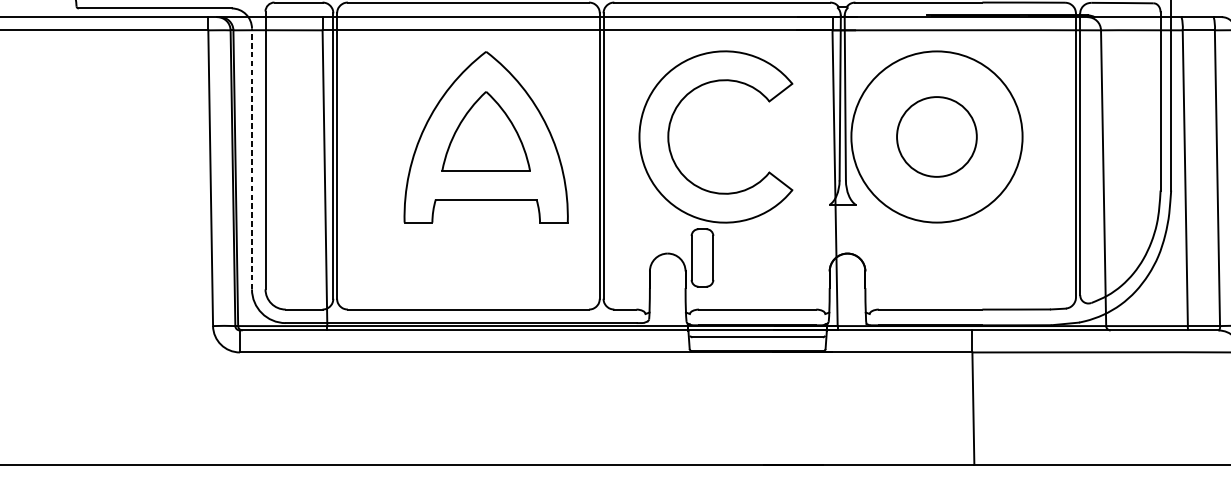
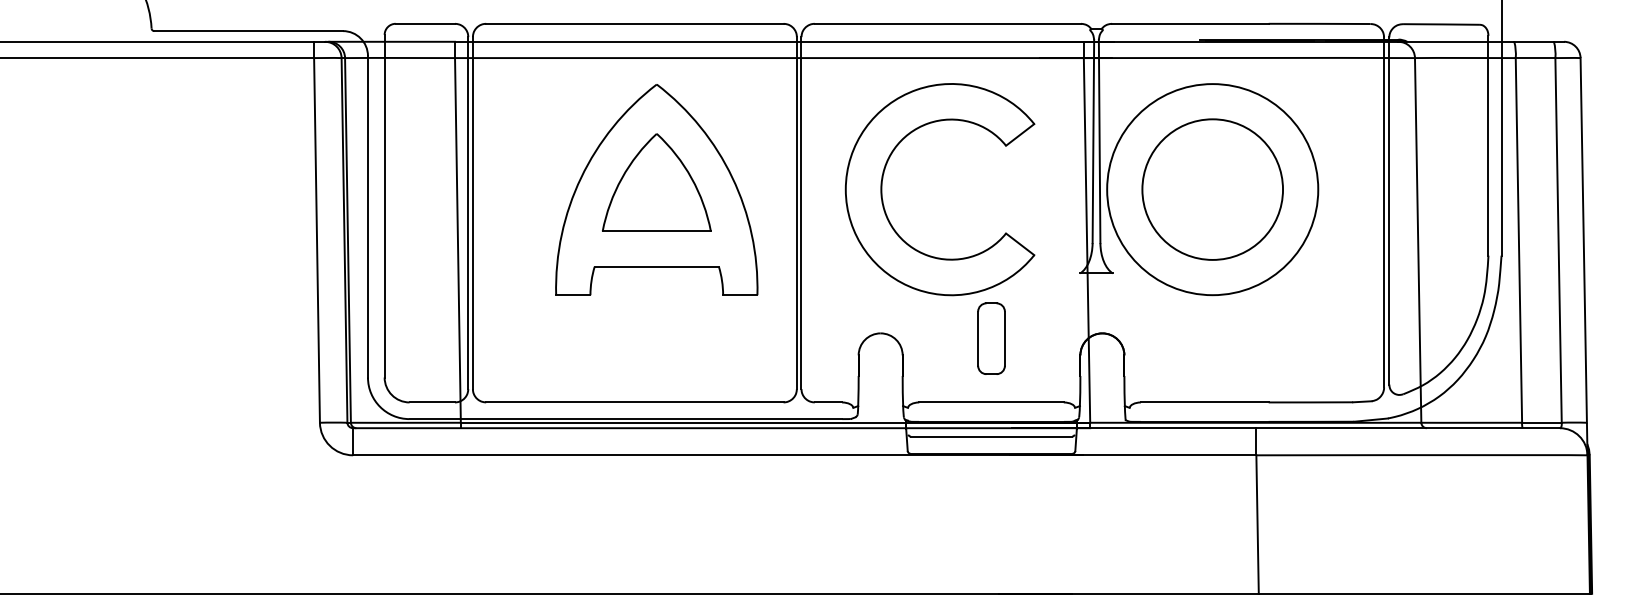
circle: (936, 136) -> (1212, 189), size x1.43
line: (251, 158) -> (367, 216), dashed -> solid
part: (702, 257) -> (991, 338), moved

